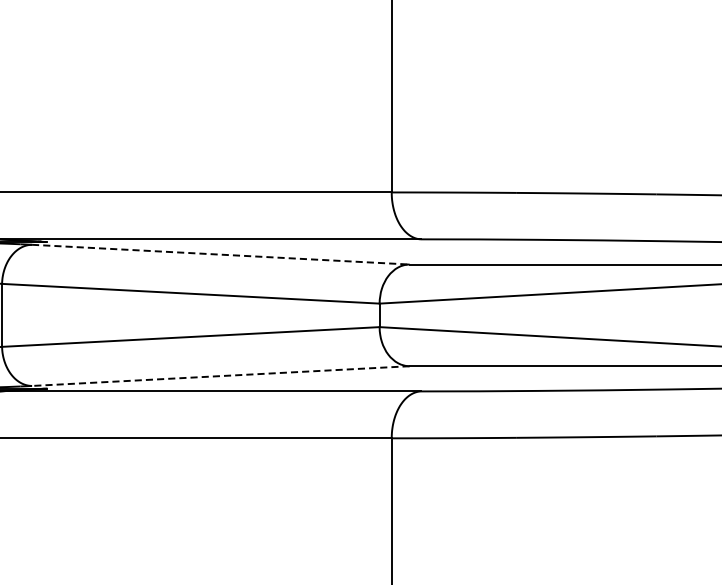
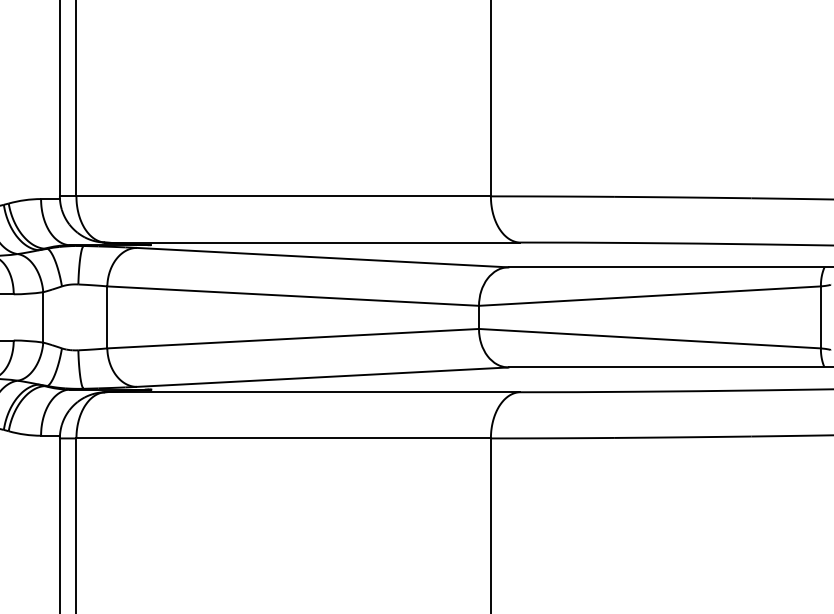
line: (221, 254) -> (323, 257), dashed -> solid
line: (220, 376) -> (322, 377), dashed -> solid

